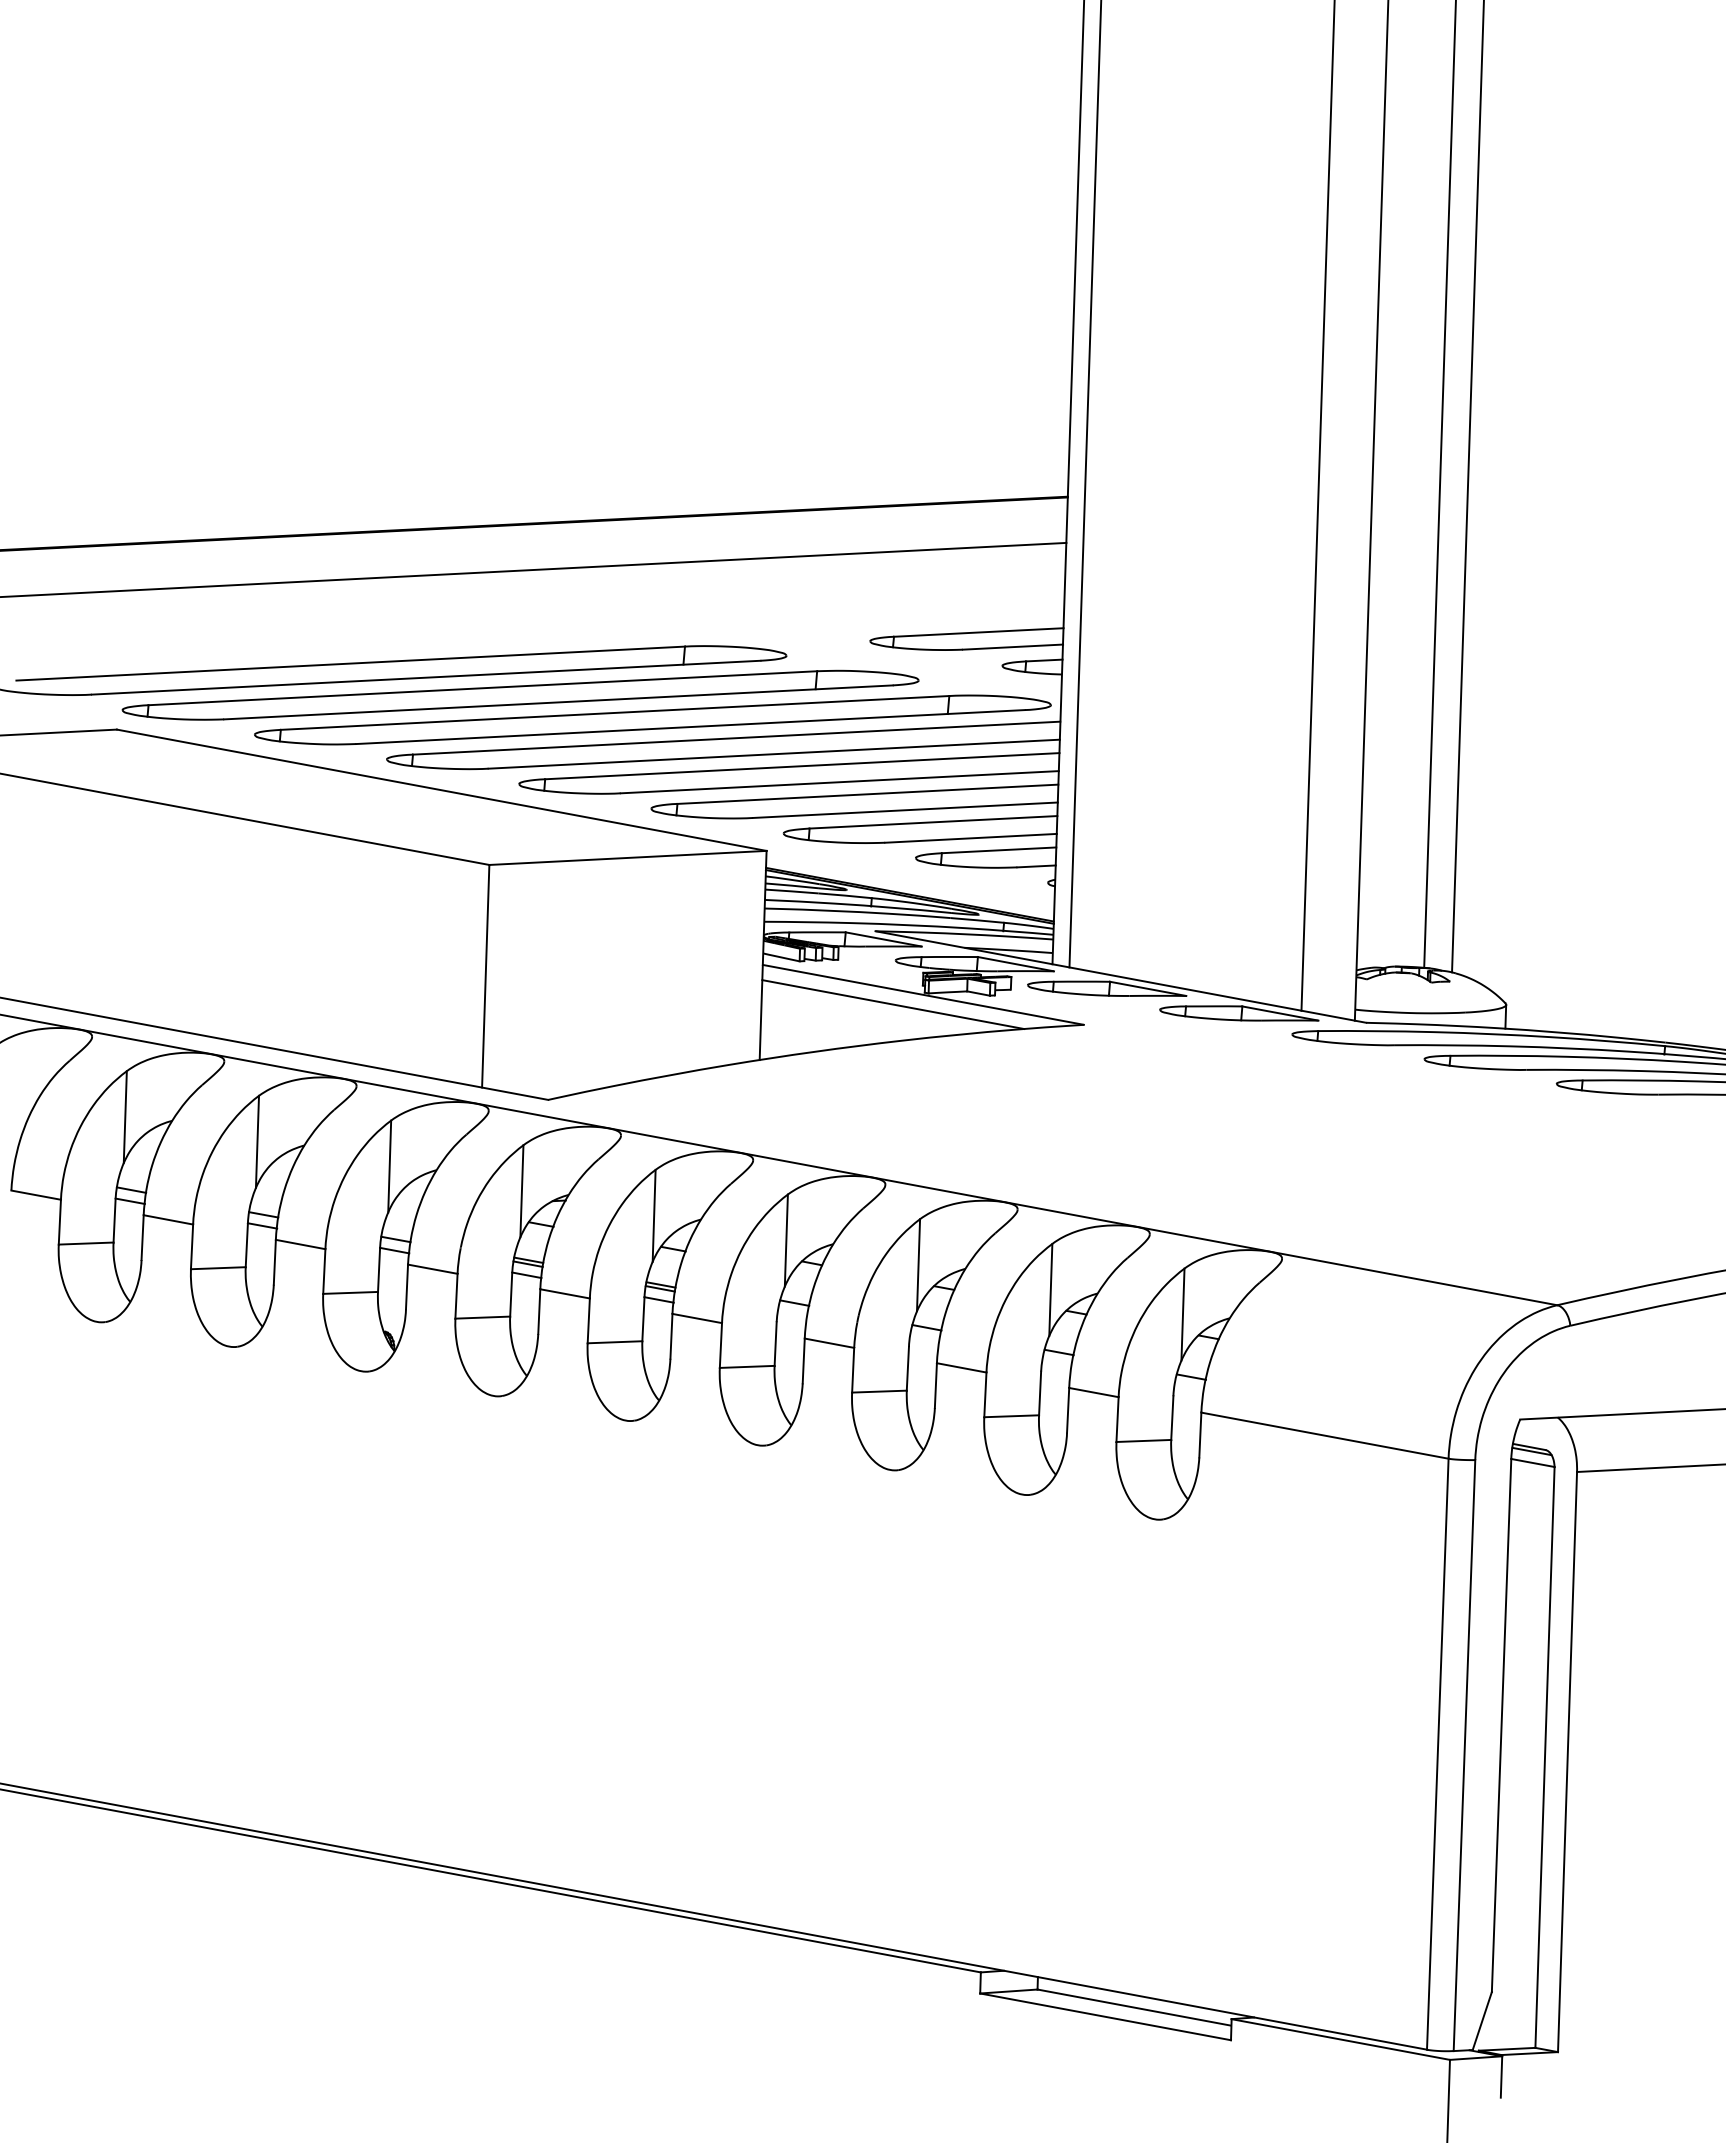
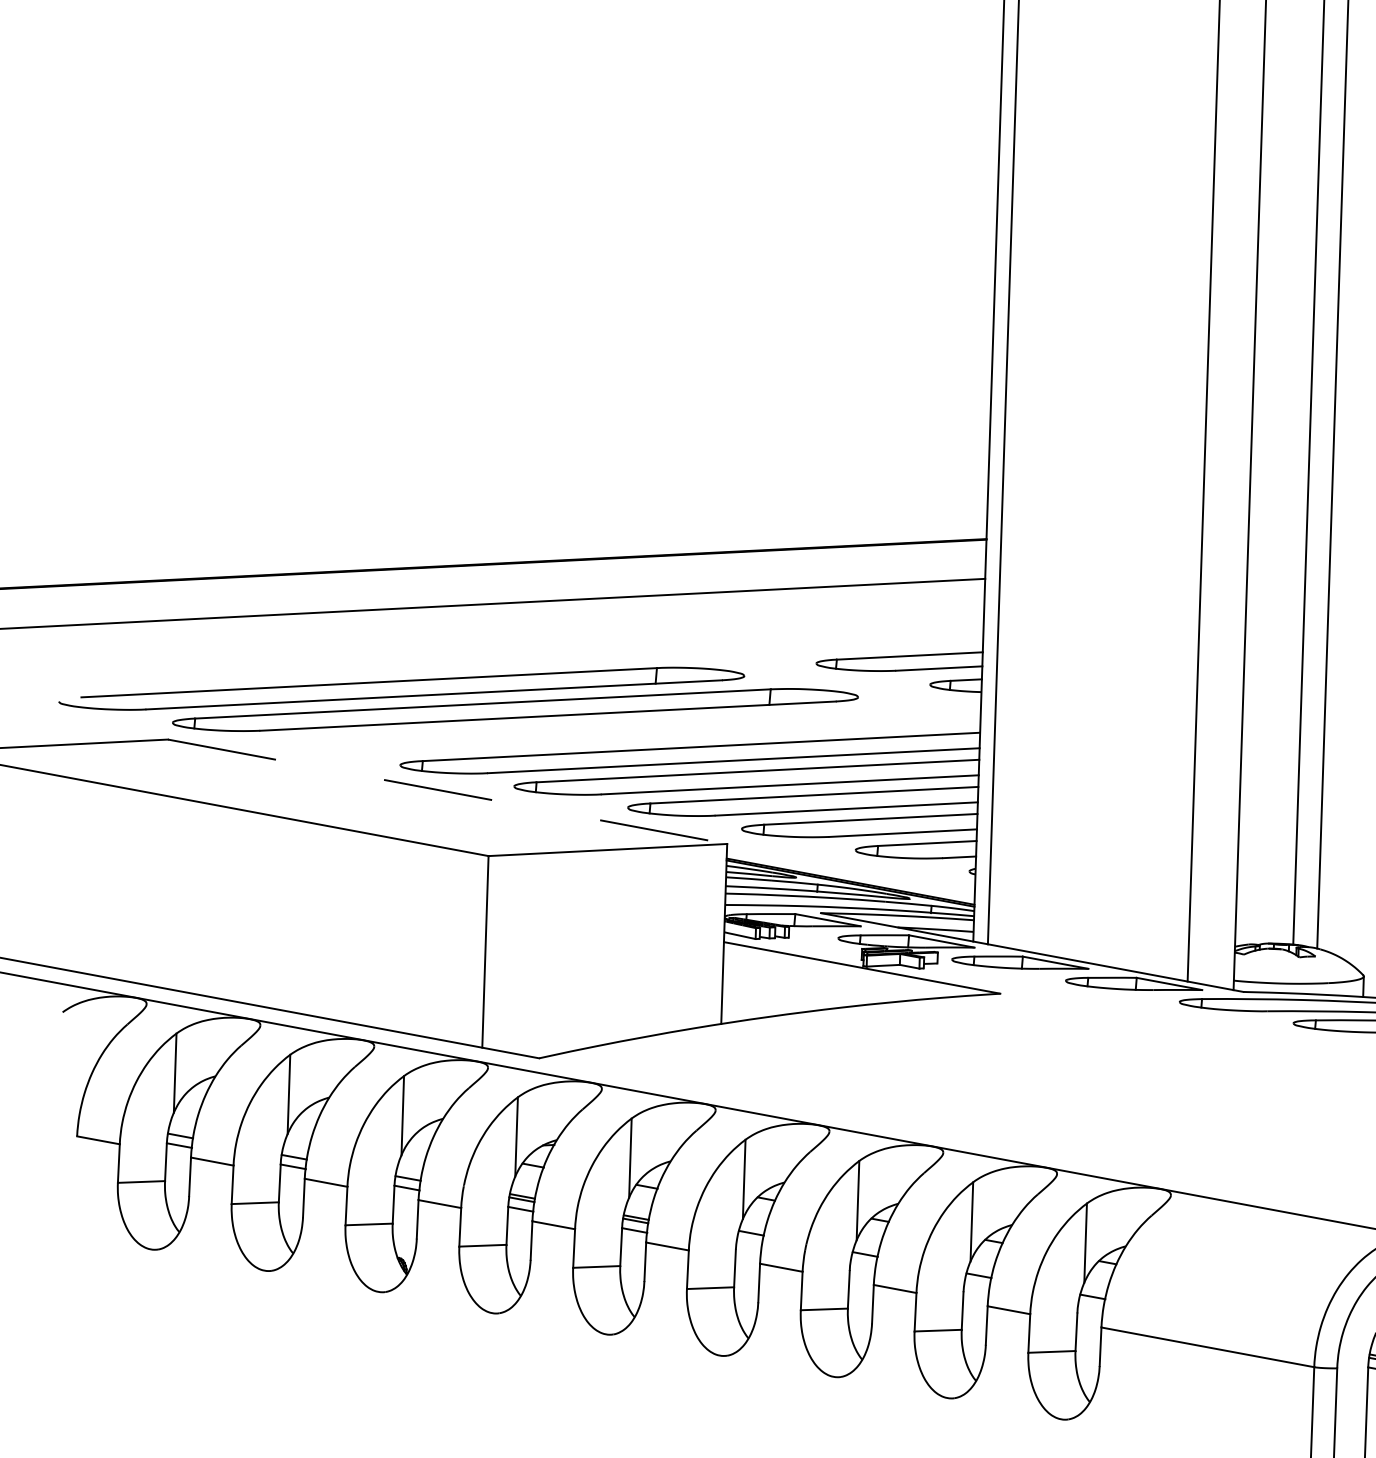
part: (652, 719) -> (628, 730), removed
line: (442, 790) -> (448, 791), solid -> dashed
line: (893, 1004) -> (836, 976), removed

